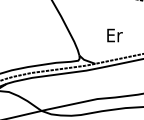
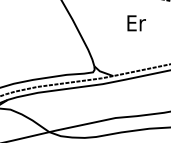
text: (114, 35) -> (136, 23), moved

